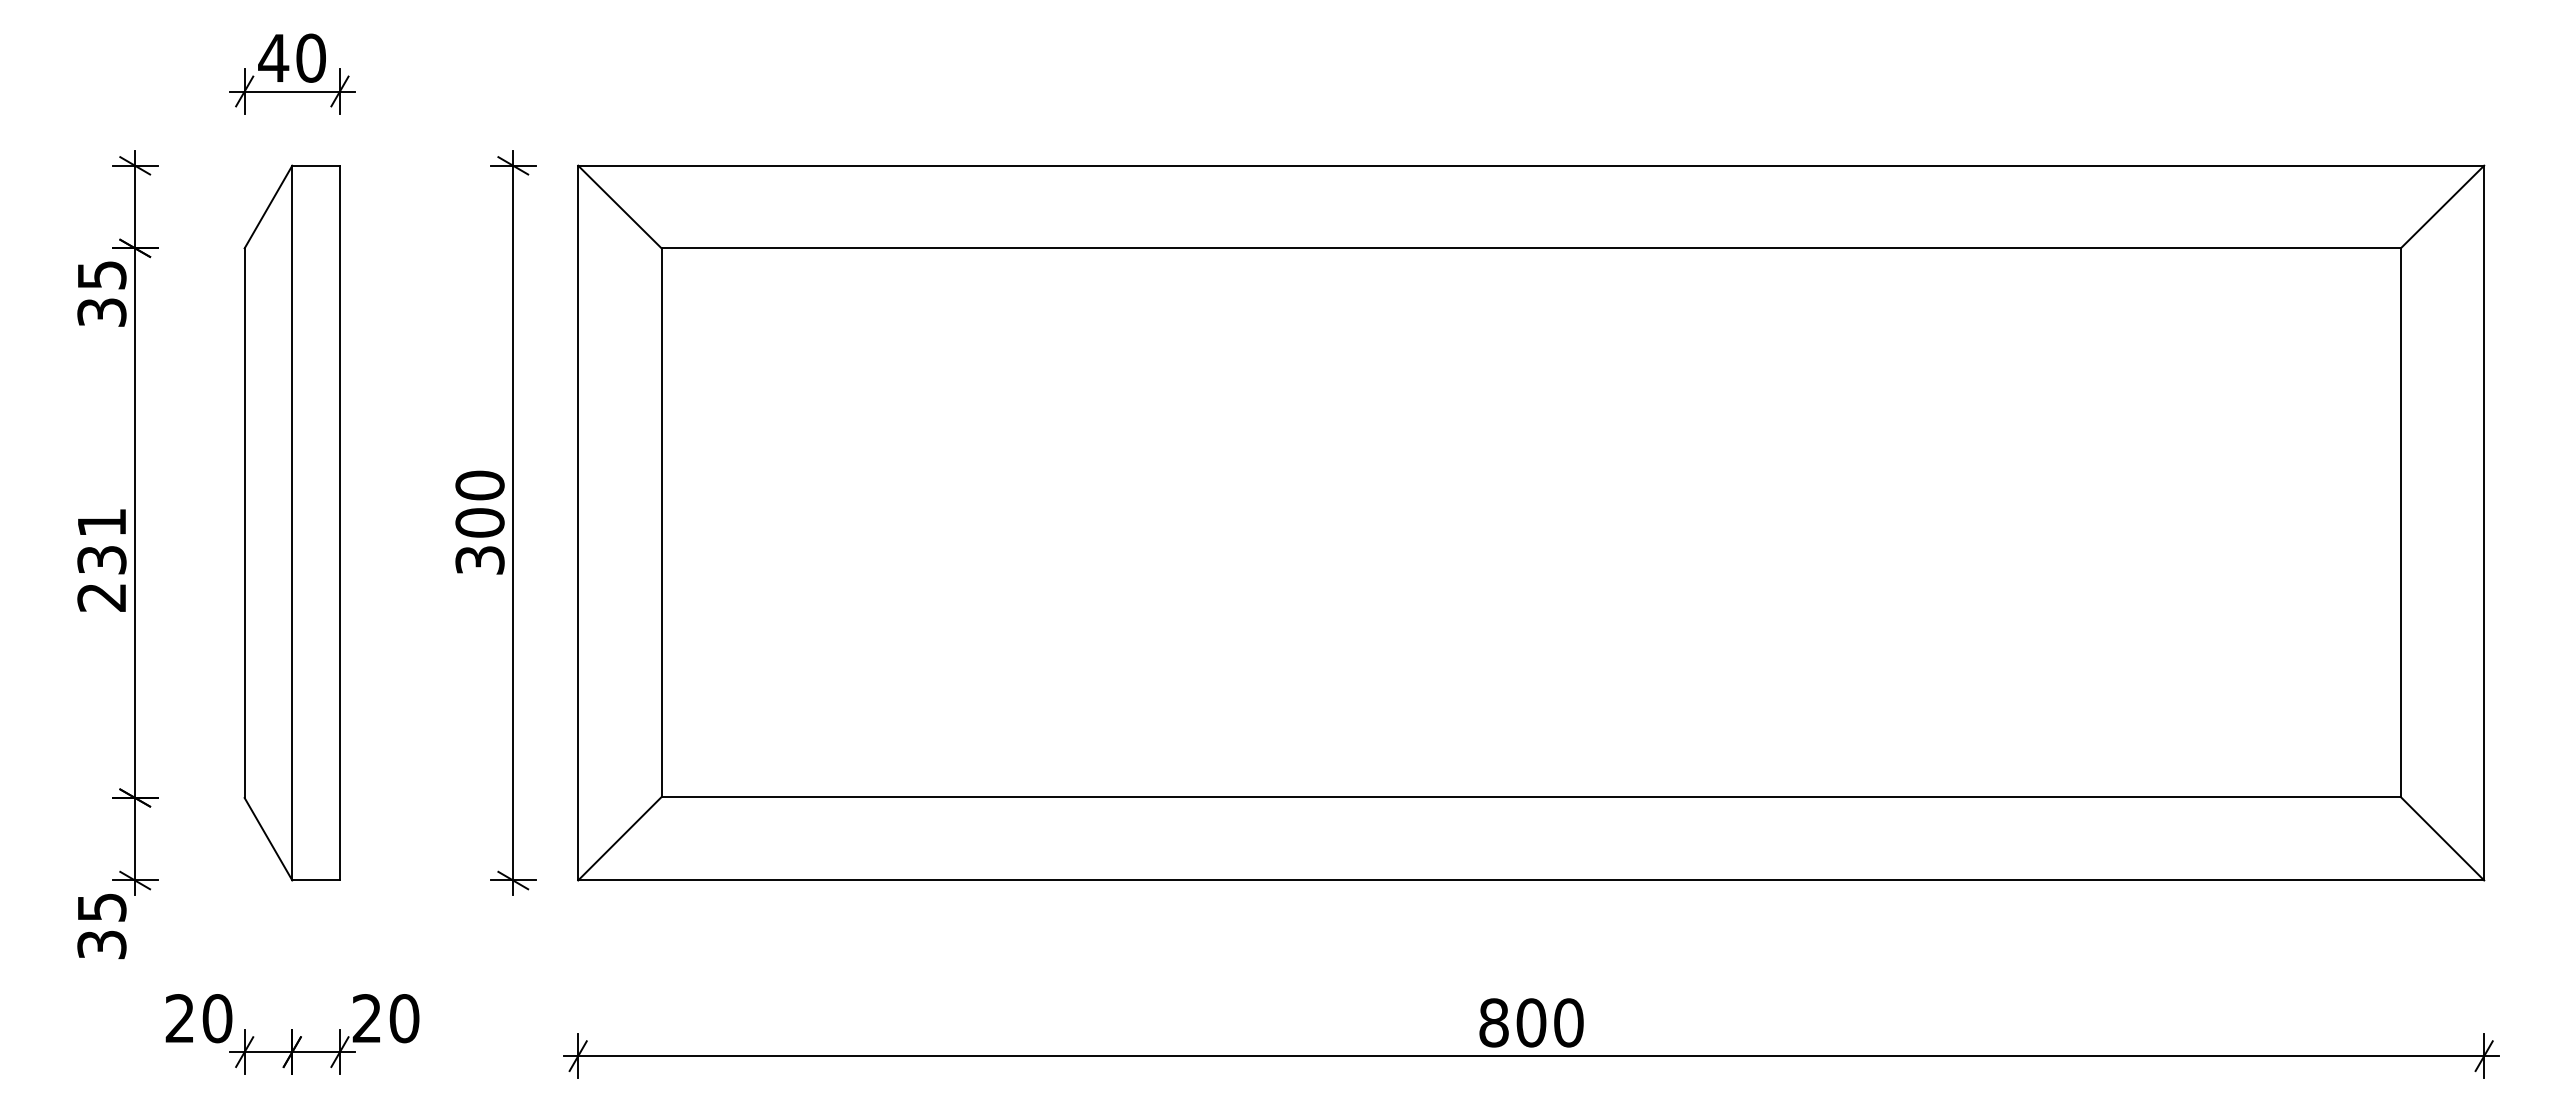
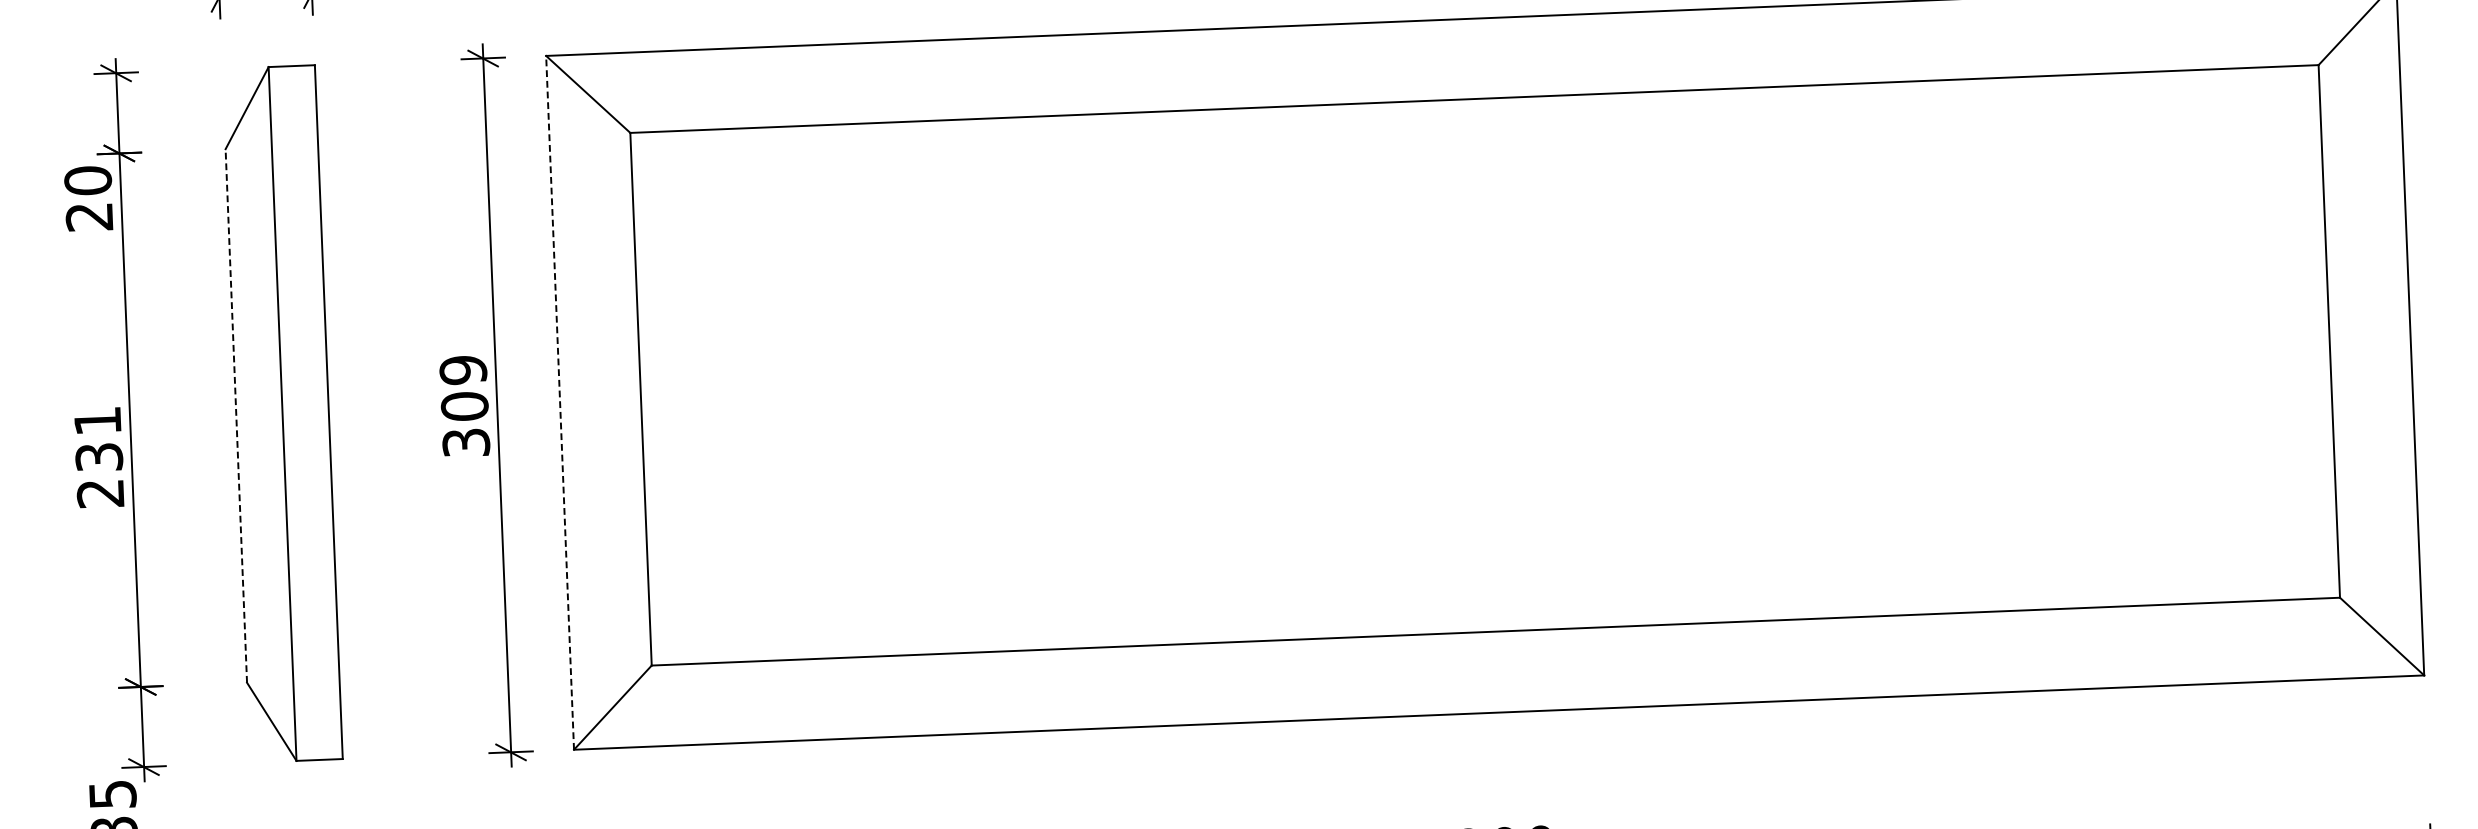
text: (101, 293) -> (88, 198), 35 -> 20
text: (479, 485) -> (462, 370), 300 -> 309
line: (578, 522) -> (560, 402), solid -> dashed
line: (244, 523) -> (236, 416), solid -> dashed

